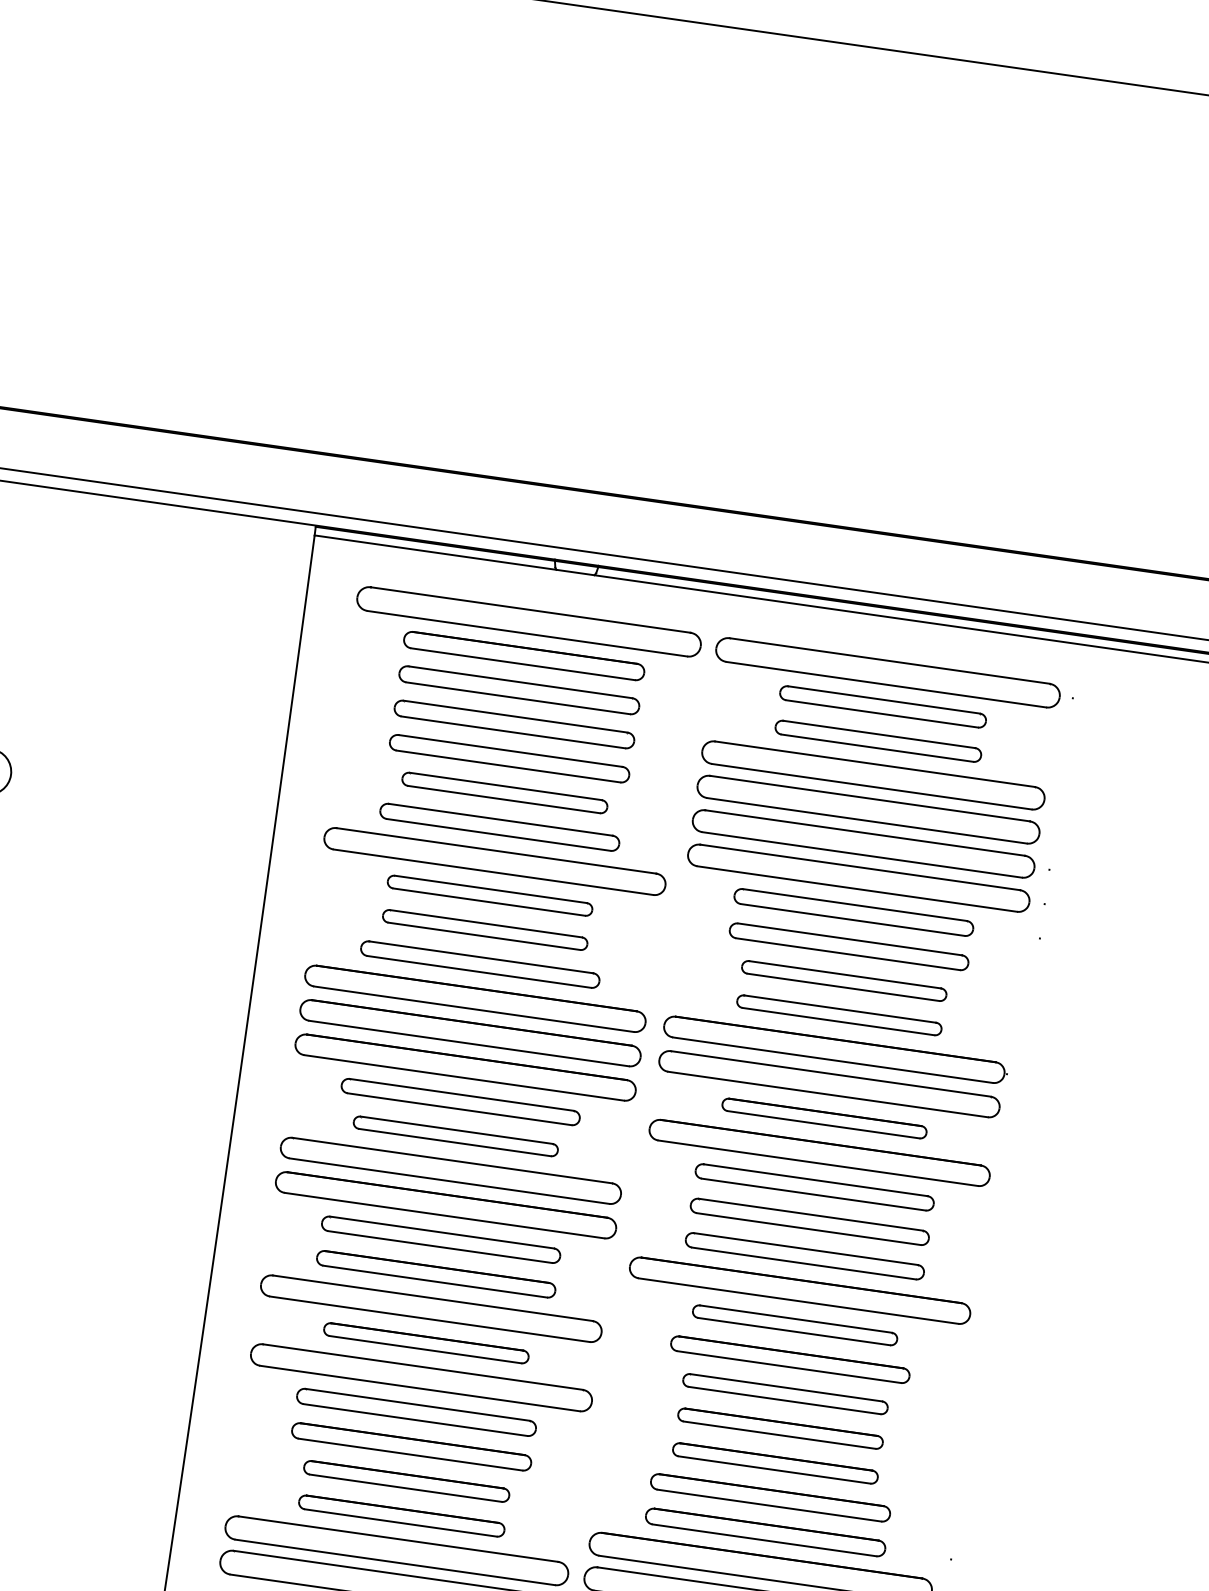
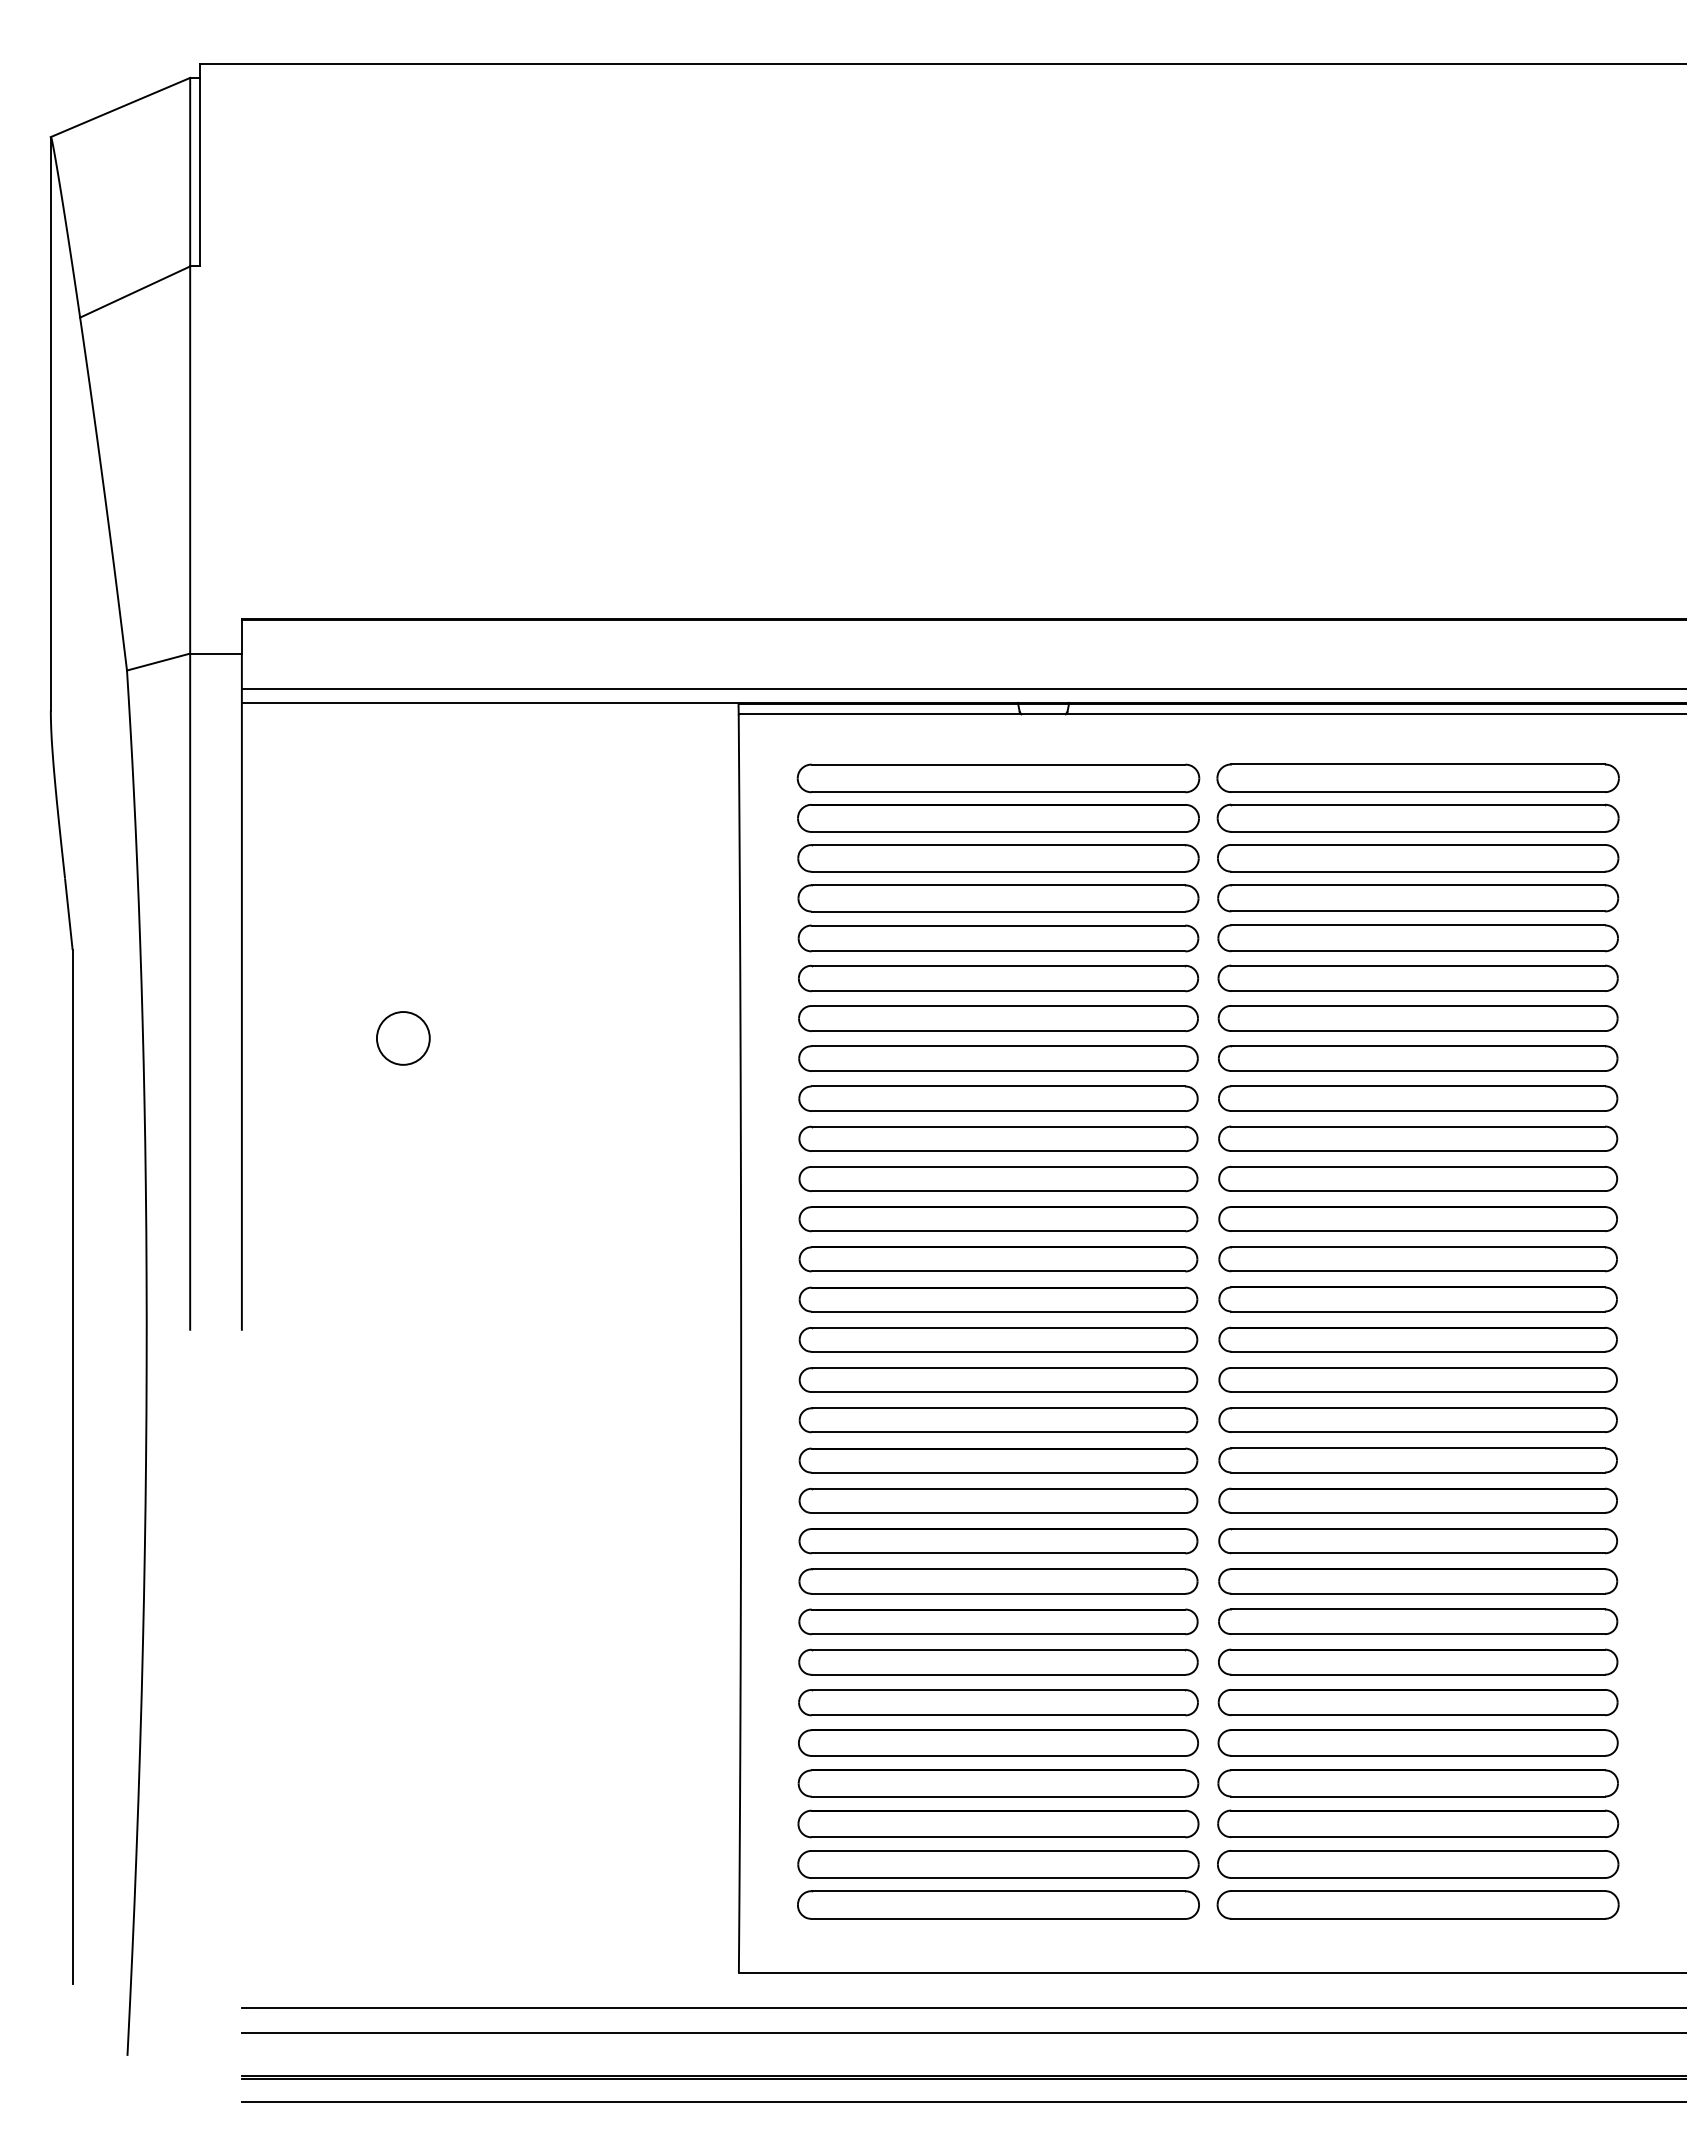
part: (524, 656) -> (998, 818), size x1.43
part: (519, 690) -> (998, 858), size x1.43
part: (882, 706) -> (1417, 817), size x1.67
part: (514, 724) -> (998, 898), size x1.43
part: (878, 741) -> (1418, 858), size x1.67
part: (509, 758) -> (998, 938), size x1.43
part: (504, 792) -> (998, 978), size x1.67
part: (499, 827) -> (998, 1018), size x1.43
part: (490, 895) -> (998, 1098), size x1.67
part: (853, 912) -> (1417, 1058), size x1.43
part: (485, 929) -> (998, 1138), size x1.67
part: (849, 946) -> (1418, 1098), size x1.43
part: (480, 964) -> (998, 1179), size x1.43
part: (844, 980) -> (1418, 1138), size x1.67
part: (839, 1015) -> (1418, 1178), size x1.67
part: (460, 1101) -> (998, 1339), size x1.43
part: (824, 1118) -> (1417, 1299), size x1.67
part: (455, 1135) -> (998, 1379), size x1.67
part: (814, 1186) -> (1417, 1379), size x1.43
part: (809, 1222) -> (1417, 1420), size x1.43
part: (441, 1239) -> (998, 1500), size x1.43
part: (804, 1256) -> (1417, 1460), size x1.43
part: (436, 1274) -> (998, 1541), size x1.43
part: (794, 1325) -> (1417, 1541), size x1.67
part: (426, 1342) -> (998, 1621), size x1.67
part: (790, 1359) -> (1418, 1581), size x1.43
part: (785, 1394) -> (1418, 1621), size x1.67
part: (416, 1412) -> (998, 1702), size x1.43
part: (780, 1428) -> (1418, 1661), size x1.67
part: (411, 1446) -> (998, 1742), size x1.43
part: (774, 1463) -> (1417, 1702), size x1.67
part: (406, 1481) -> (998, 1783), size x1.67
part: (770, 1497) -> (1417, 1742), size x1.43
part: (401, 1515) -> (998, 1823), size x1.67
part: (765, 1532) -> (1417, 1783), size x1.43

